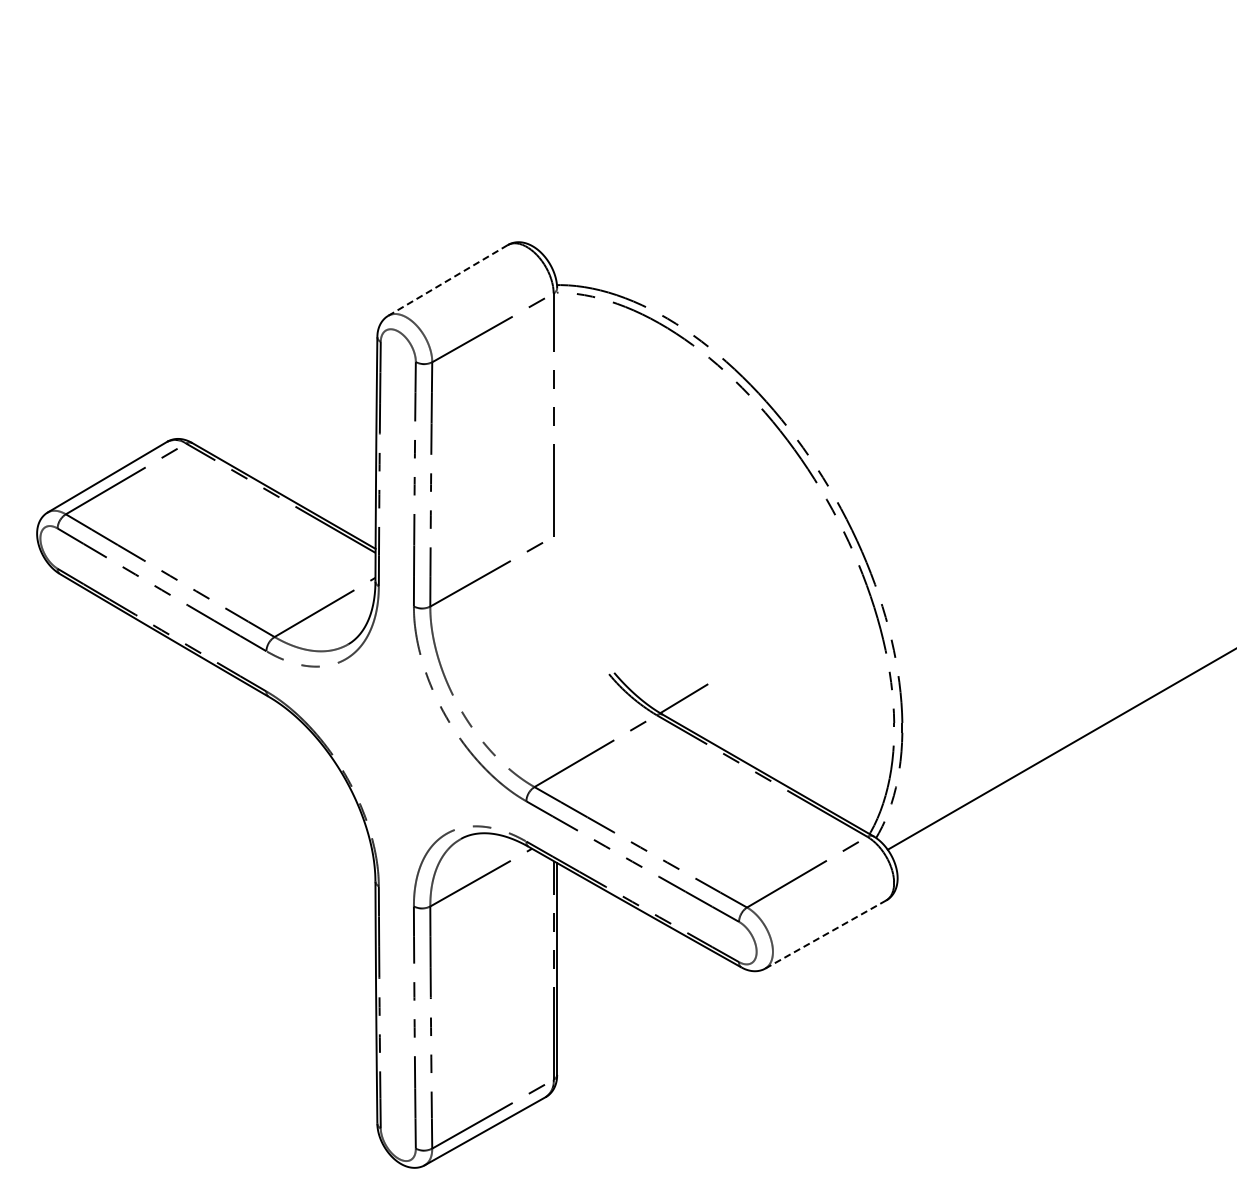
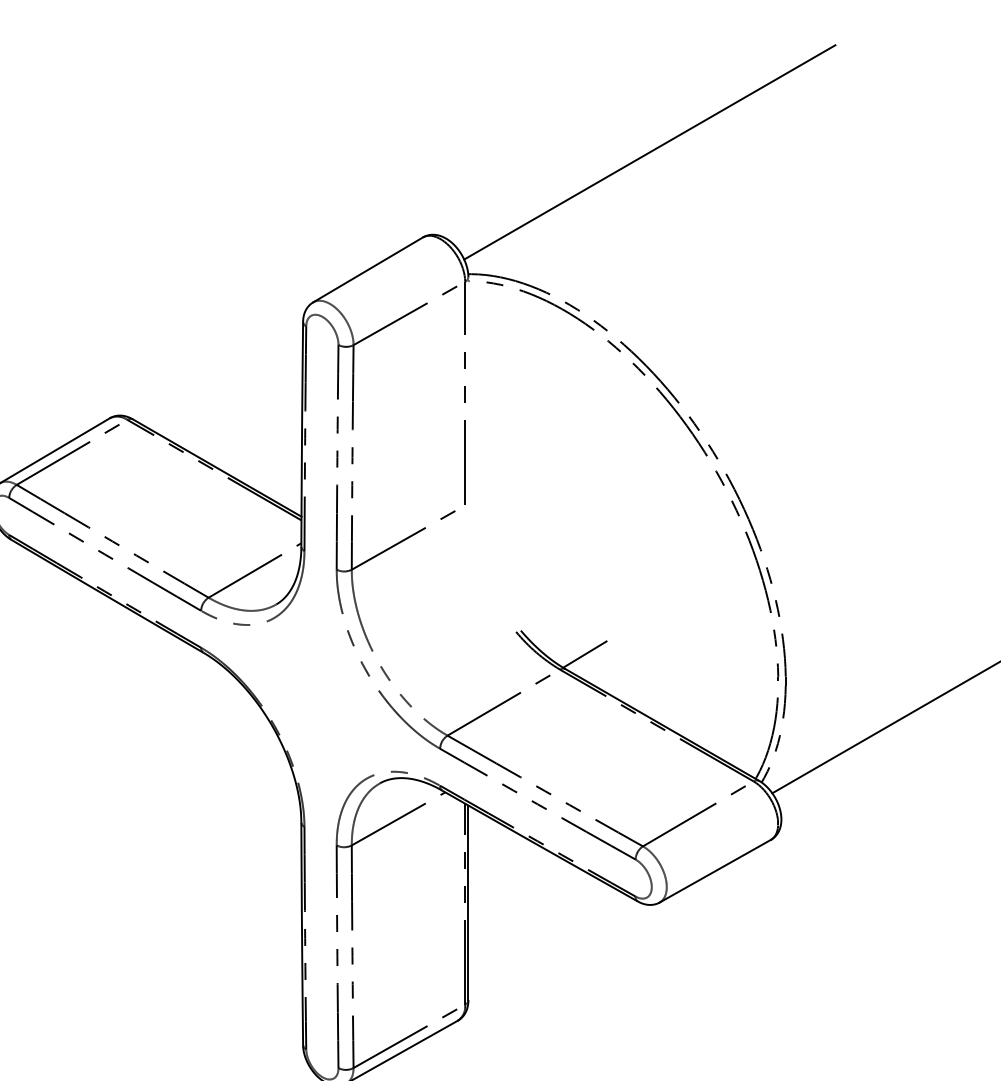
line: (754, 152) -> (649, 152), added
line: (447, 280) -> (367, 269), dashed -> solid
line: (826, 934) -> (716, 871), dashed -> solid

